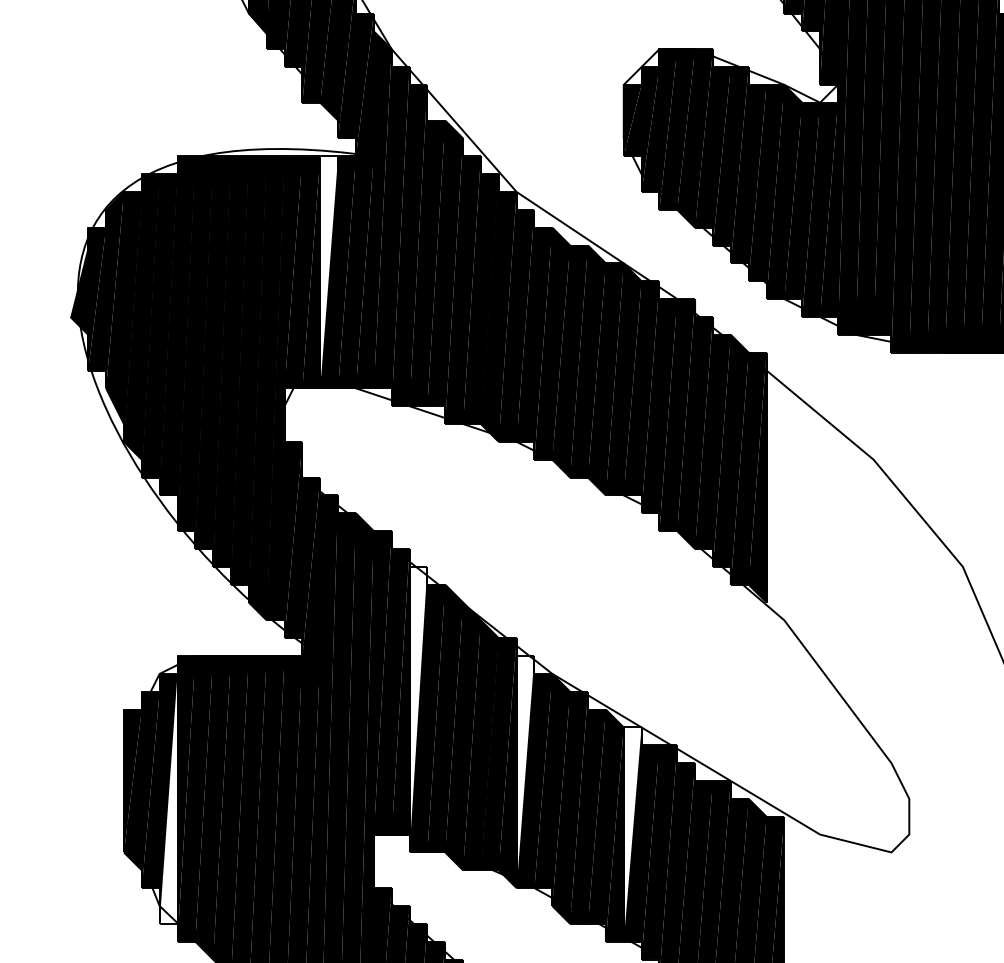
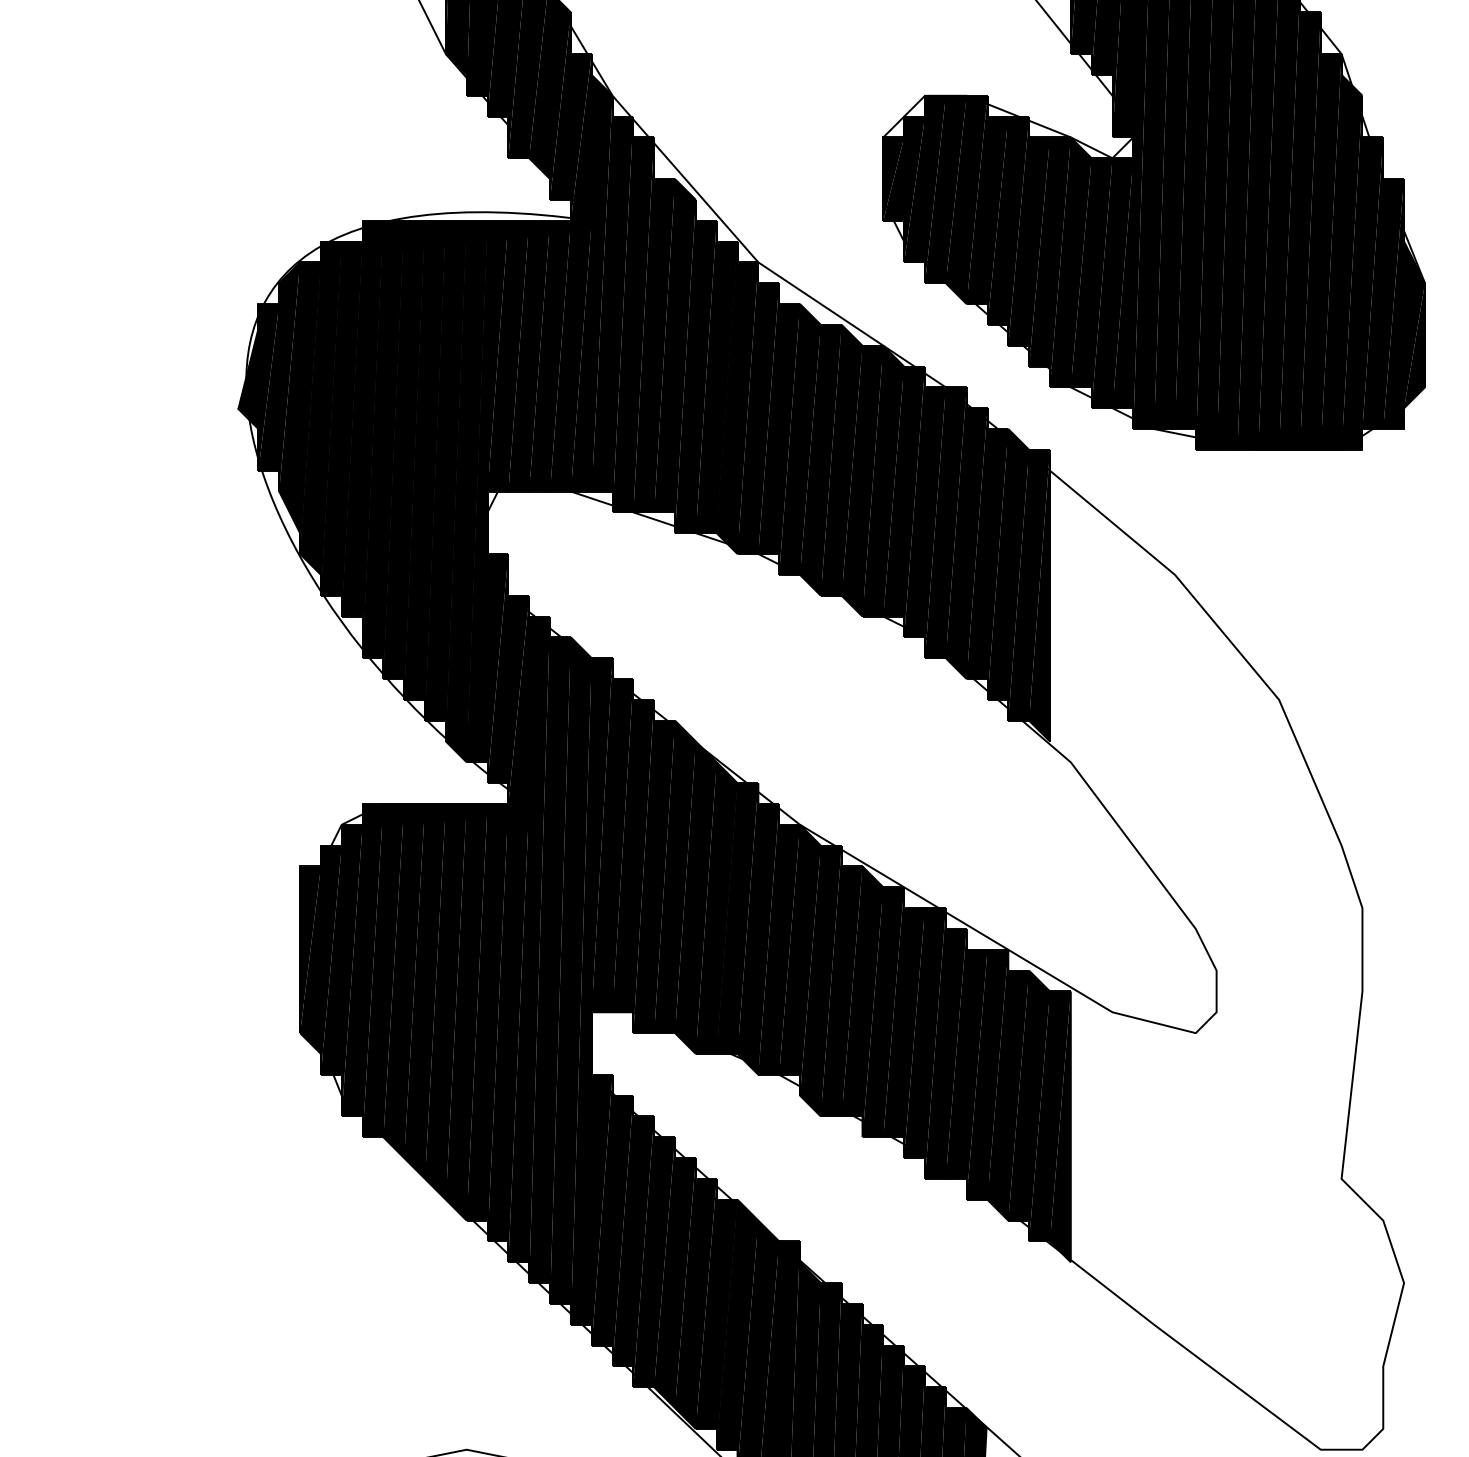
fill: (329, 271) -> (539, 355), added
fill: (418, 709) -> (643, 866), added
fill: (525, 772) -> (768, 939), added
fill: (167, 798) -> (351, 970), added
fill: (632, 834) -> (893, 1012), added

